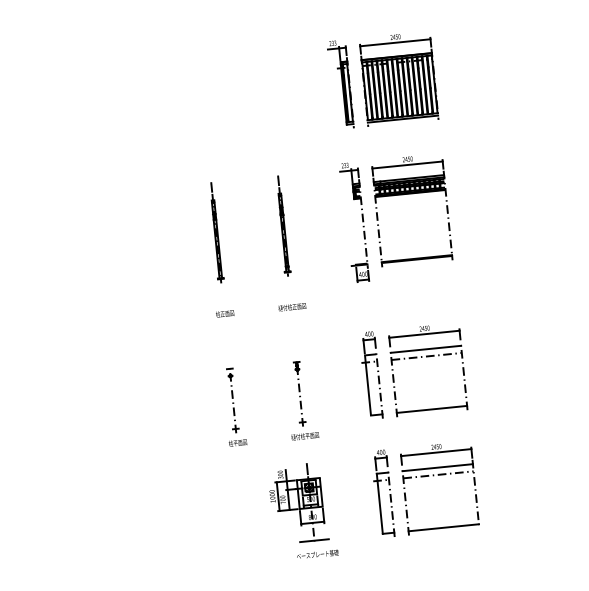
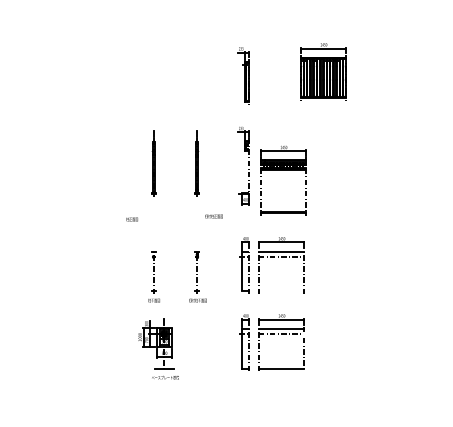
part: (398, 78) -> (323, 71), moved
part: (410, 194) -> (283, 170), moved
text: (291, 307) -> (213, 216), moved
text: (224, 314) -> (131, 219), moved
line: (431, 409) -> (281, 291), removed
part: (302, 510) -> (158, 348), moved

